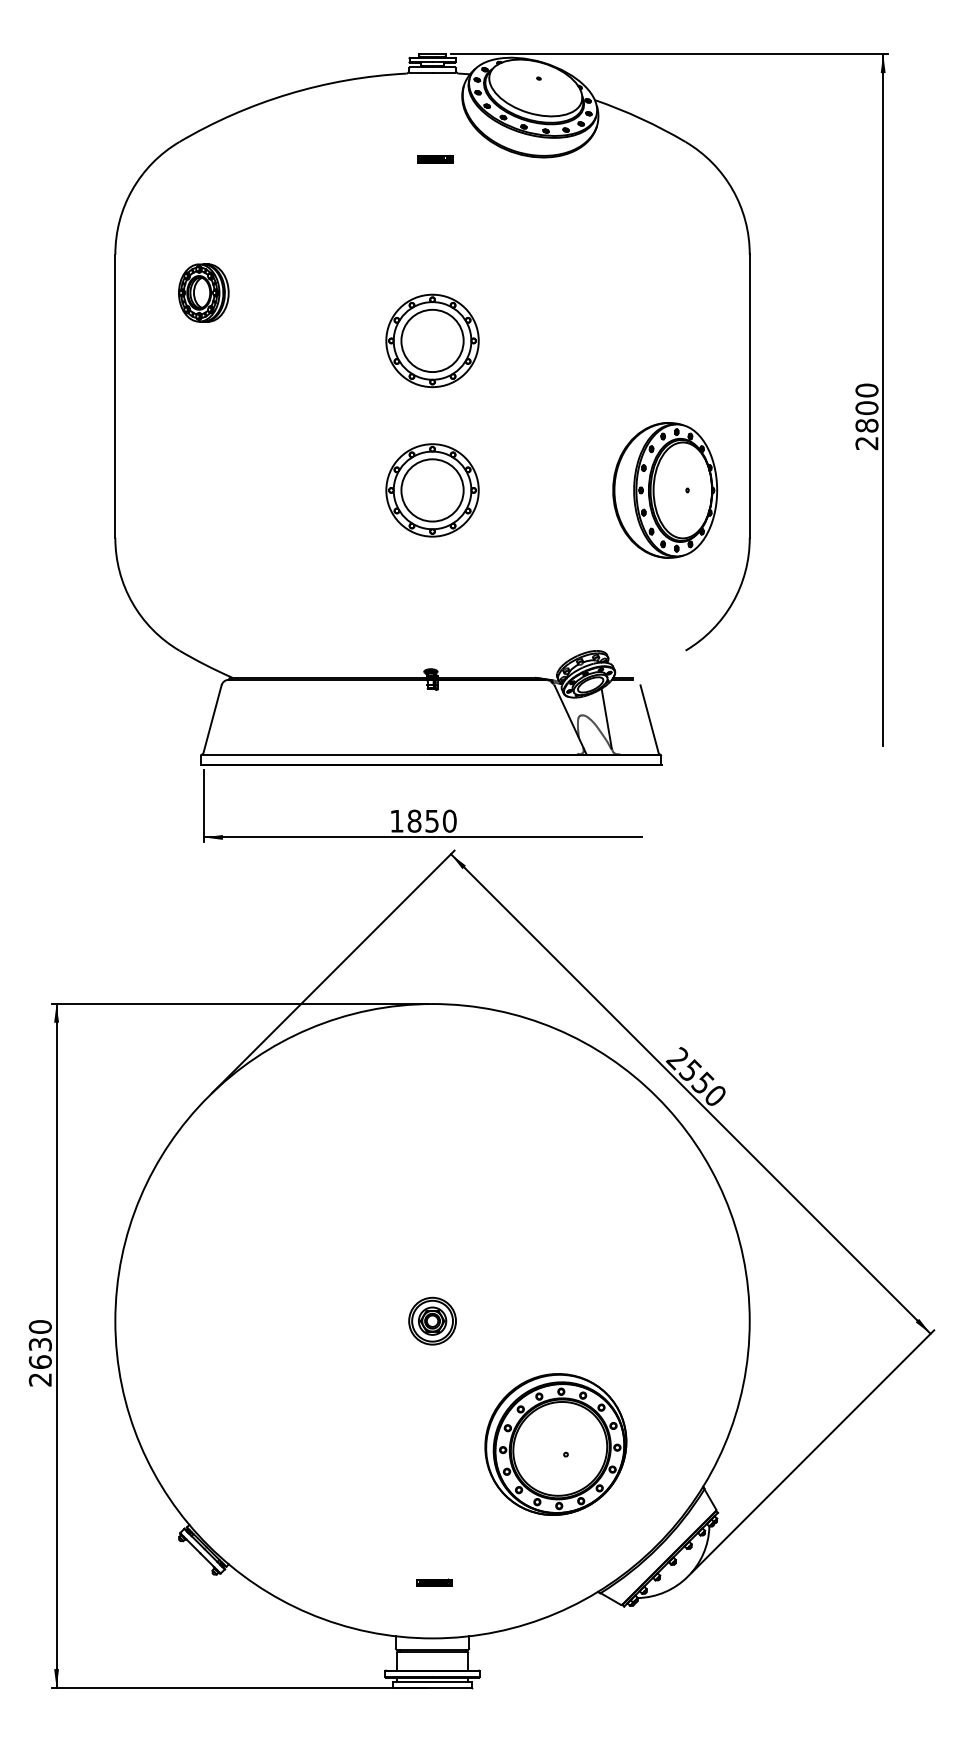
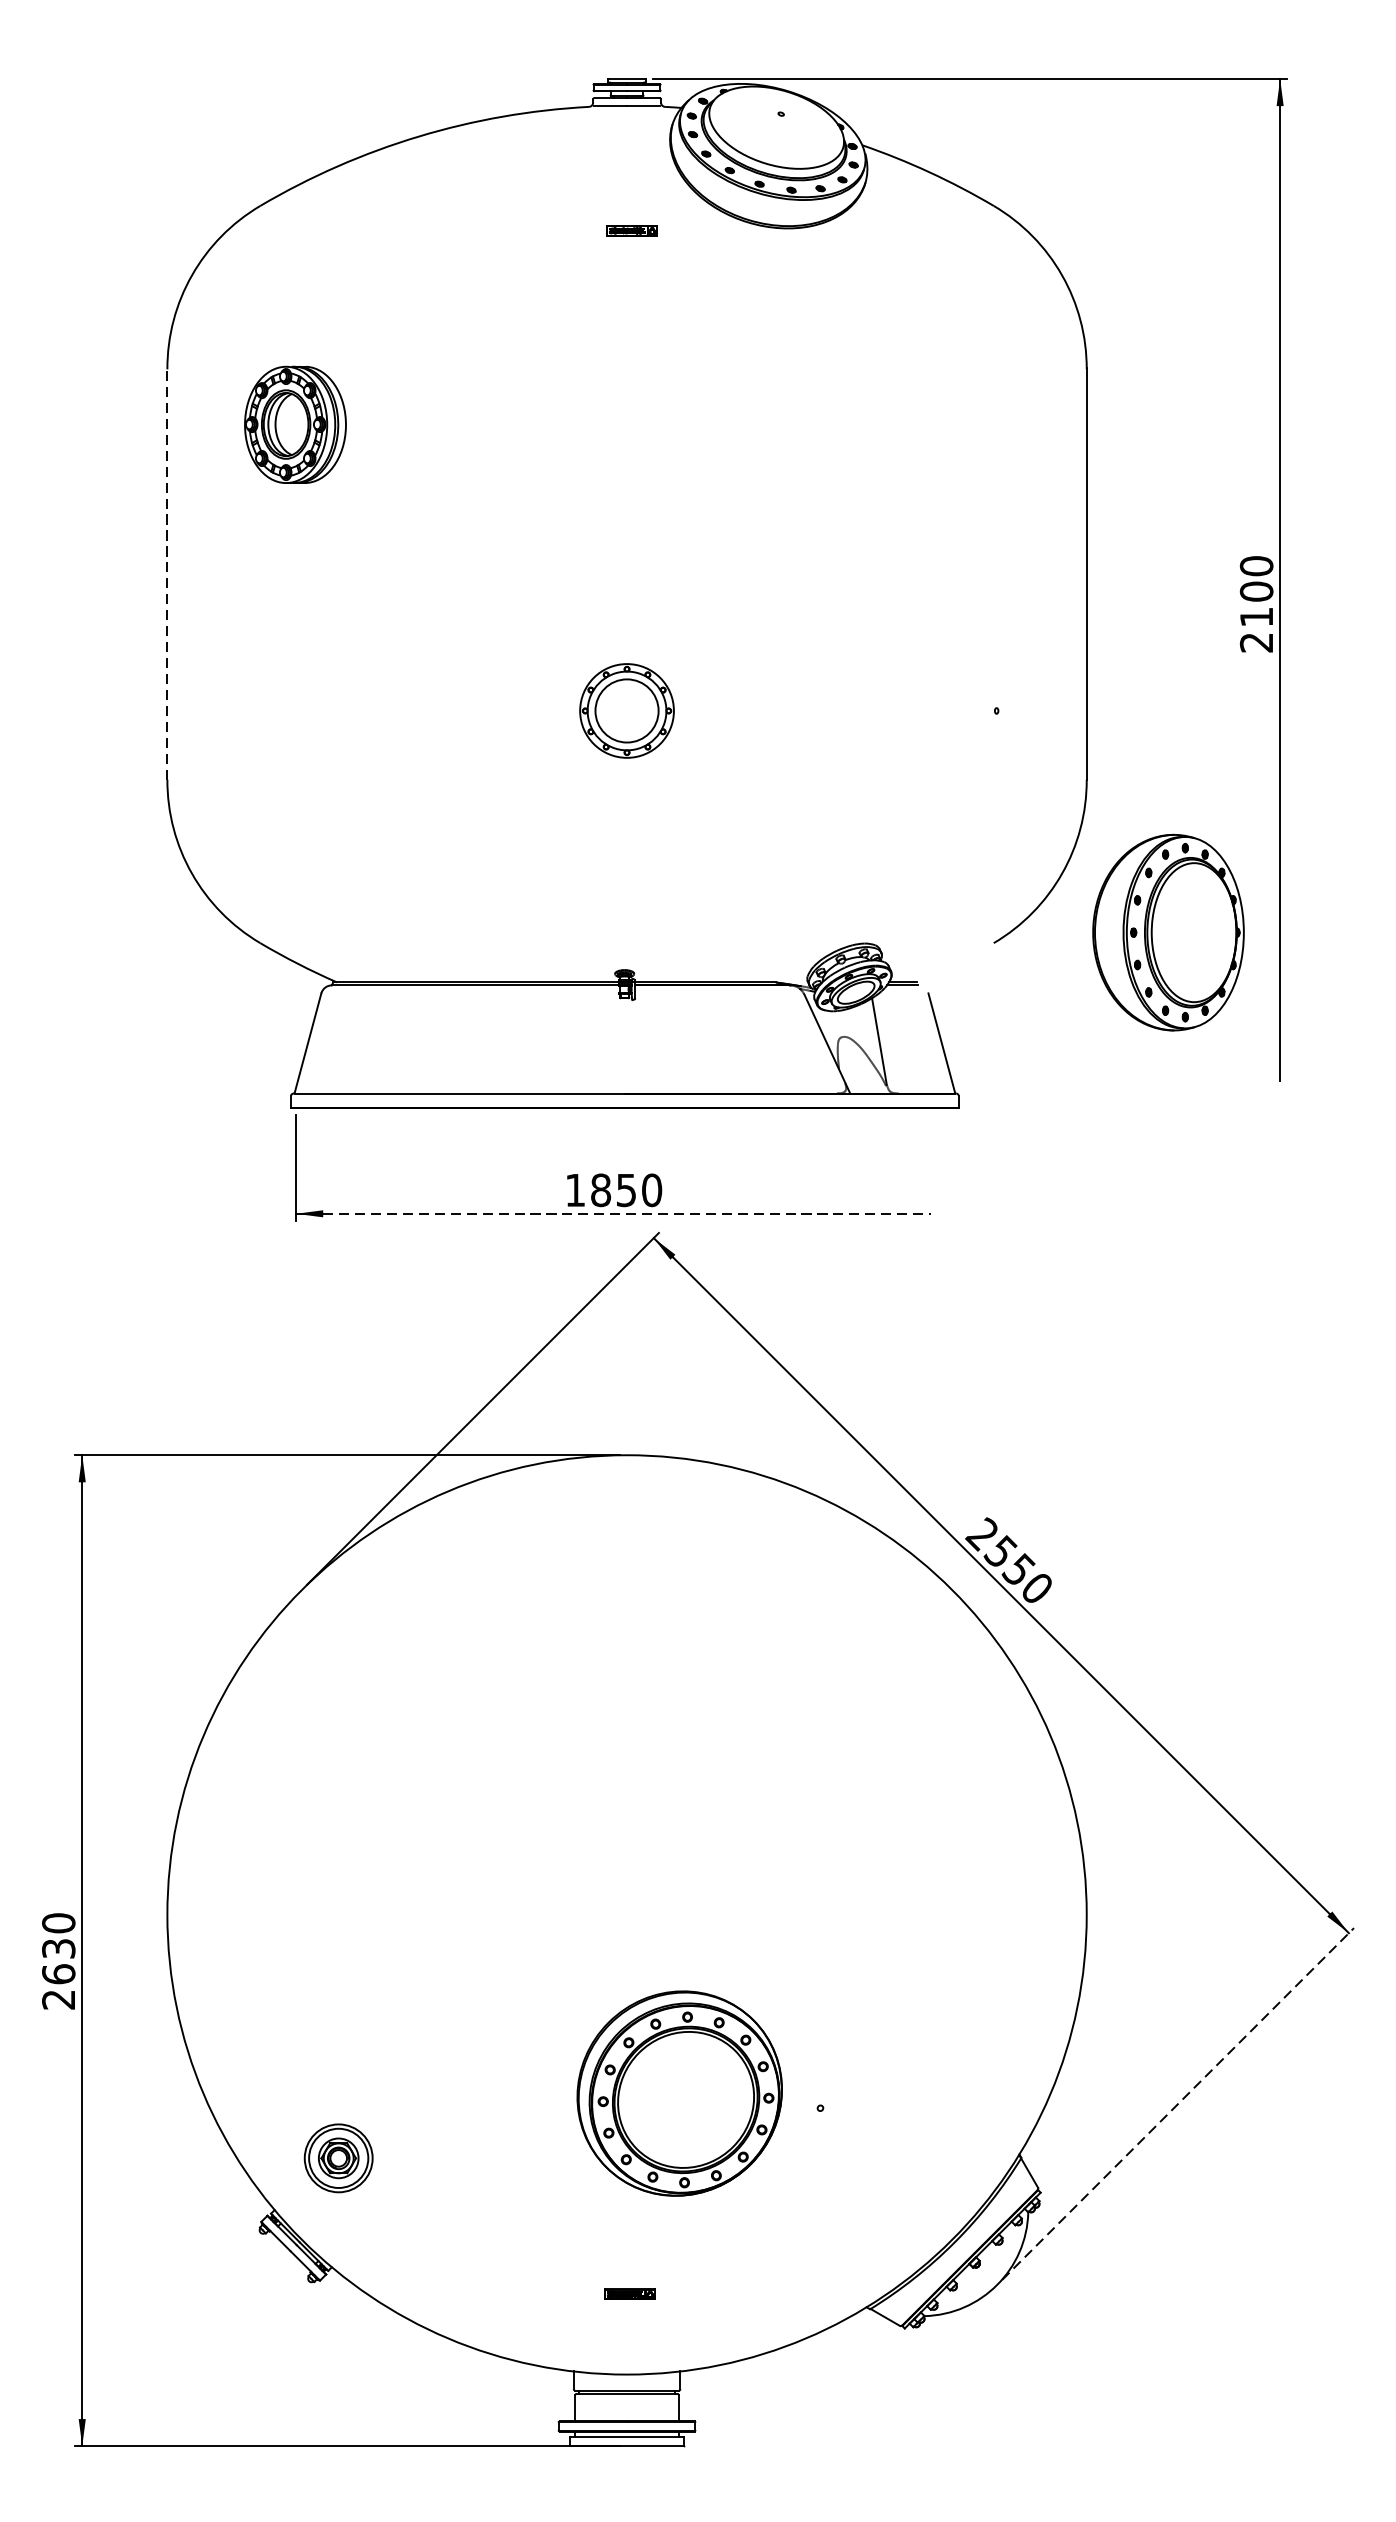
part: (203, 292) -> (295, 424), size x1.4
part: (432, 340) -> (626, 493), removed
line: (115, 396) -> (167, 574), solid -> dashed
text: (866, 425) -> (1255, 616), 2800 -> 2100
part: (432, 490) -> (626, 711), size x0.7
part: (665, 490) -> (1168, 932), moved
line: (432, 837) -> (626, 1213), solid -> dashed
part: (432, 1320) -> (338, 2157), moved
part: (555, 1444) -> (679, 2093), moved
line: (812, 1451) -> (1177, 2103), solid -> dashed

